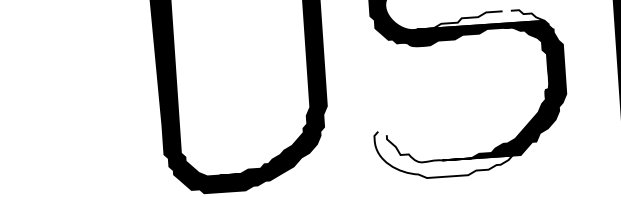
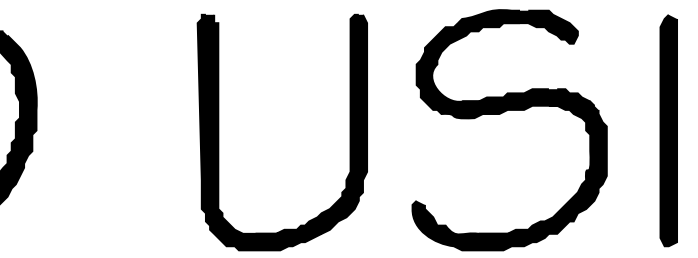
fill: (480, 19) -> (526, 95), added
fill: (443, 151) -> (480, 225), added

